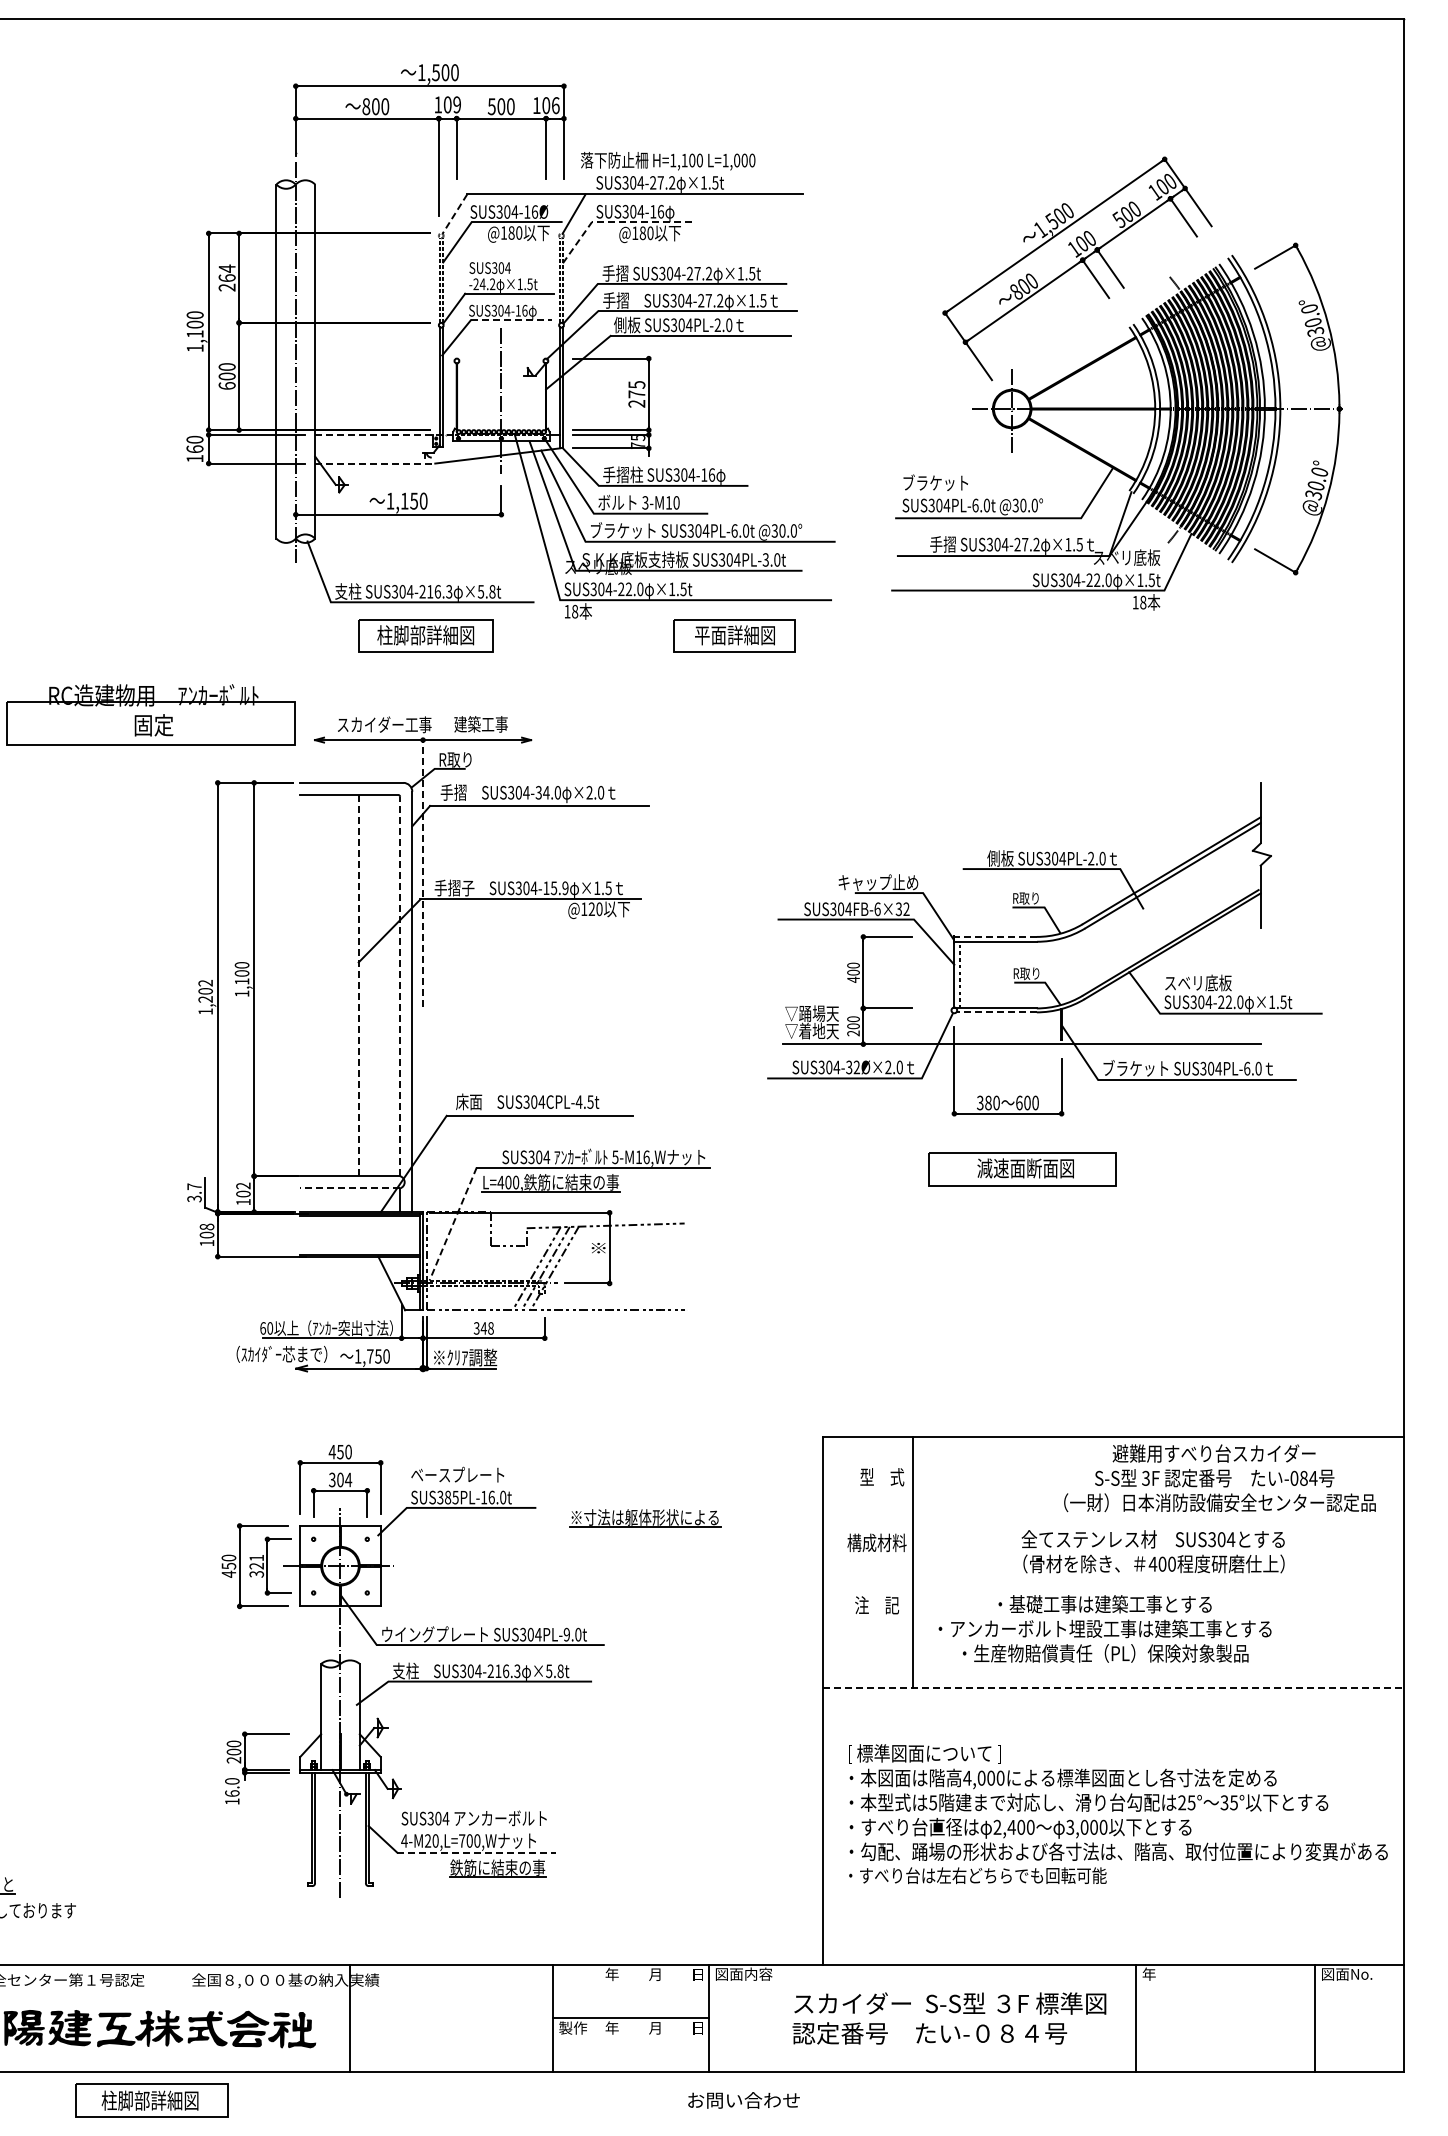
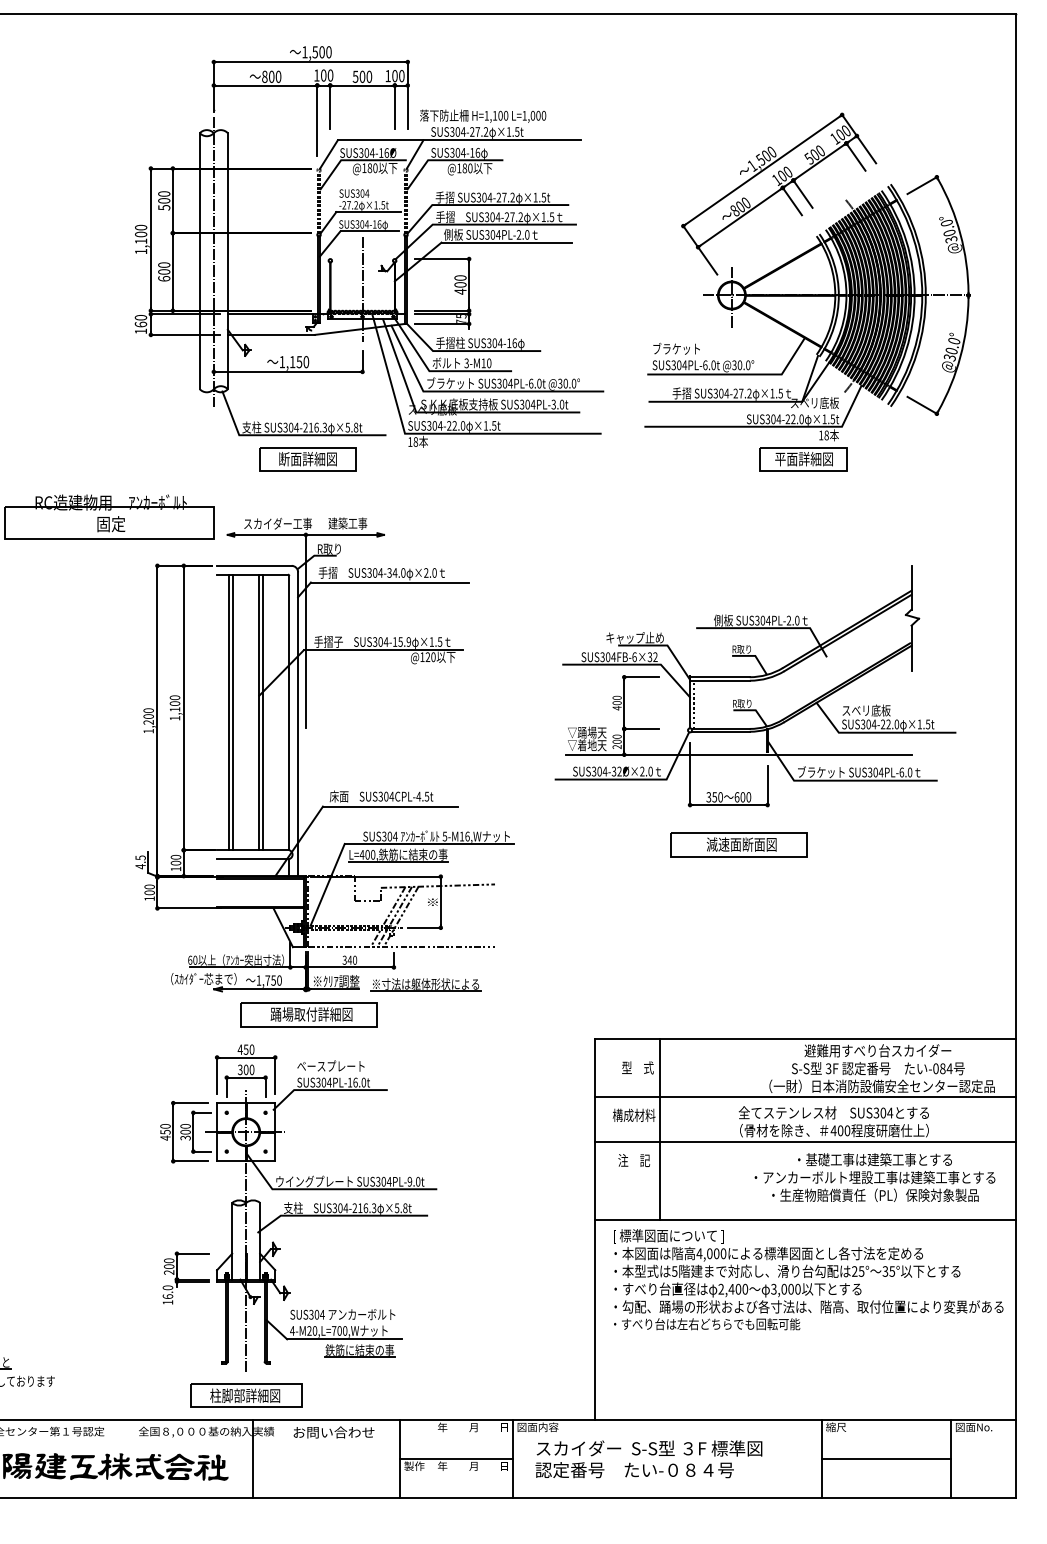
text: (457, 104) -> (330, 75), 109 -> 100
text: (555, 105) -> (401, 76), 106 -> 100
line: (454, 214) -> (328, 154), dashed -> solid
line: (618, 222) -> (447, 160), dashed -> solid
text: (226, 277) -> (163, 200), 264 -> 500
text: (482, 284) -> (348, 205), -24.2 -> -27.2
line: (511, 320) -> (369, 231), dashed -> solid
text: (636, 394) -> (460, 284), 275 -> 400
line: (384, 434) -> (278, 313), dashed -> solid
line: (375, 463) -> (271, 334), dashed -> solid
text: (425, 635) -> (307, 459), 柱脚部詳細図 -> 断面詳細図
part: (734, 635) -> (803, 459), moved
line: (423, 873) -> (306, 631), dashed -> solid
line: (995, 936) -> (719, 676), dashed -> solid
text: (205, 982) -> (148, 710), 1,202 -> 1,200
line: (317, 985) -> (229, 712), added
line: (322, 985) -> (233, 712), added
line: (358, 985) -> (259, 712), dashed -> solid
line: (364, 985) -> (263, 712), added
line: (400, 986) -> (289, 713), dashed -> solid
line: (996, 1012) -> (720, 731), dashed -> solid
text: (988, 1102) -> (714, 796), 380 -> 350
text: (243, 1185) -> (176, 856), 102 -> 100
line: (350, 1188) -> (253, 859), dashed -> solid
text: (194, 1192) -> (140, 862), 3.7 -> 4.5
line: (453, 1224) -> (327, 885), dashed -> solid
text: (206, 1226) -> (149, 886), 108 -> 100
text: (490, 1328) -> (354, 960), 348 -> 340
part: (427, 1403) -> (309, 1014), added
text: (348, 1479) -> (251, 1069), 304 -> 300
text: (451, 1497) -> (326, 1082), SUS385PL-16.0t -> SUS304PL-16.0t
line: (1113, 1517) -> (805, 1097), added
part: (645, 1518) -> (426, 984), moved
text: (256, 1561) -> (185, 1128), 321 -> 300
line: (1113, 1580) -> (805, 1142), added
text: (1104, 1628) -> (874, 1177), moved
line: (1113, 1687) -> (805, 1219), dashed -> solid
text: (1118, 1814) -> (808, 1279), moved
line: (477, 1852) -> (345, 1339), dashed -> solid
text: (1156, 1973) -> (836, 1426), 年 -> 縮尺
text: (949, 2018) -> (648, 1459), moved
line: (1225, 2018) -> (886, 1459), added
part: (151, 2100) -> (246, 1395), moved
text: (743, 2100) -> (333, 1432), moved

